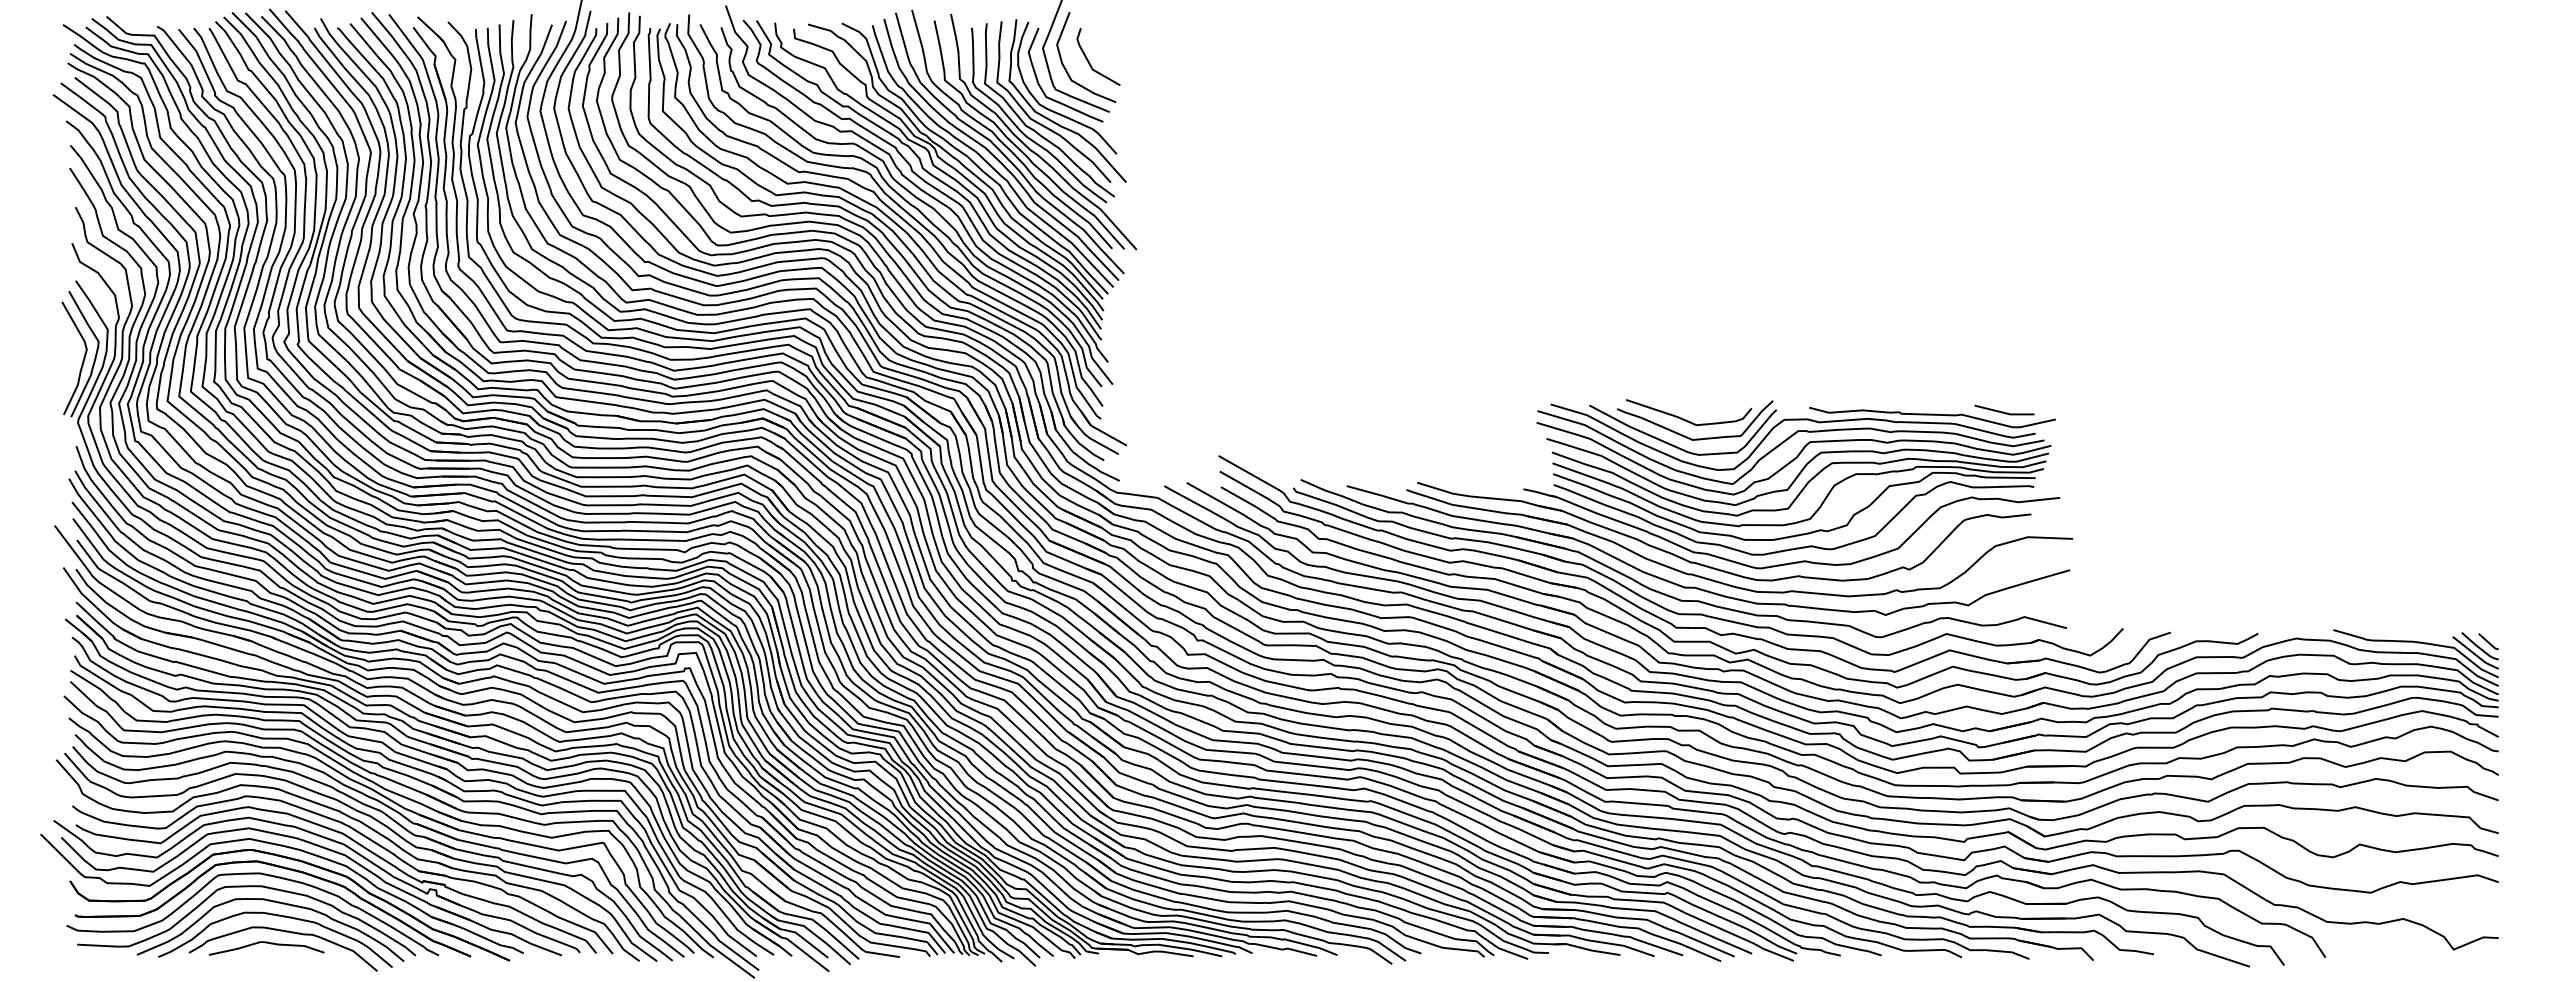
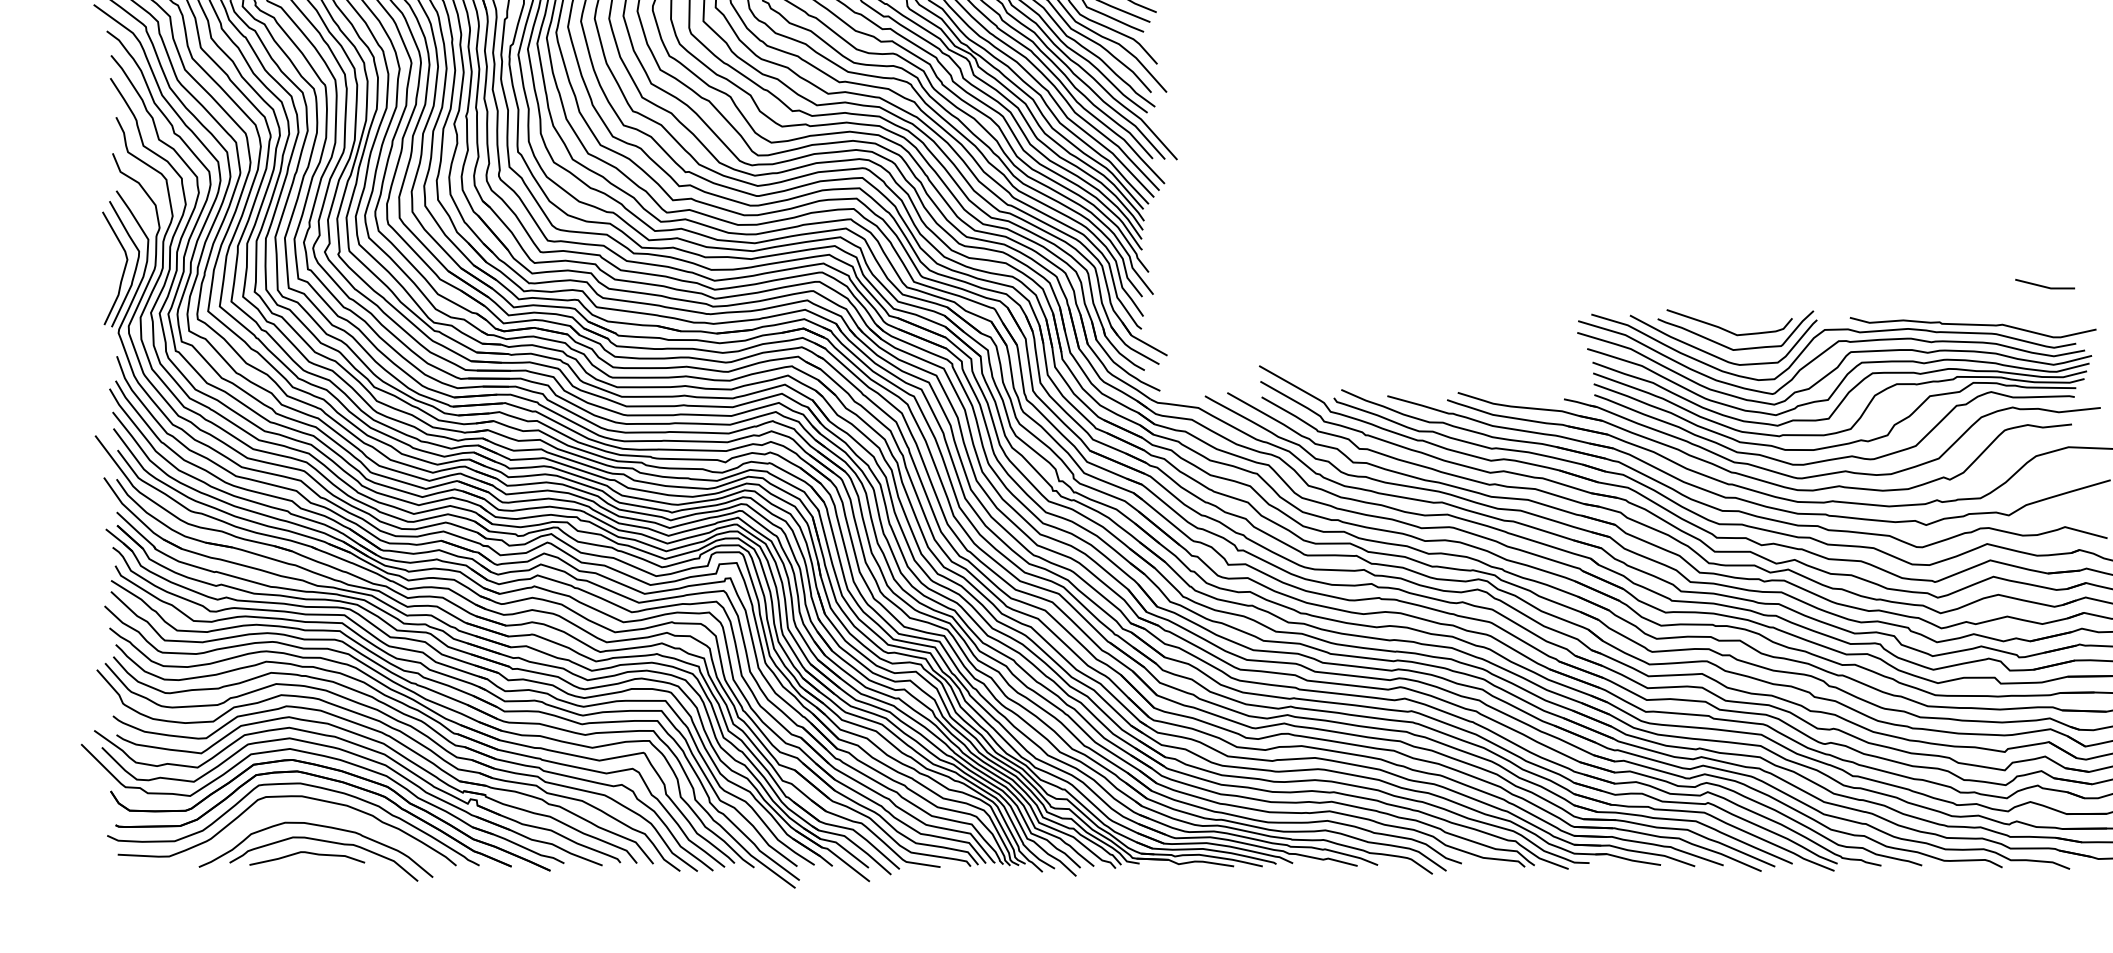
line: (2003, 411) -> (2044, 285), moved
curve: (277, 903) -> (318, 813), removed

